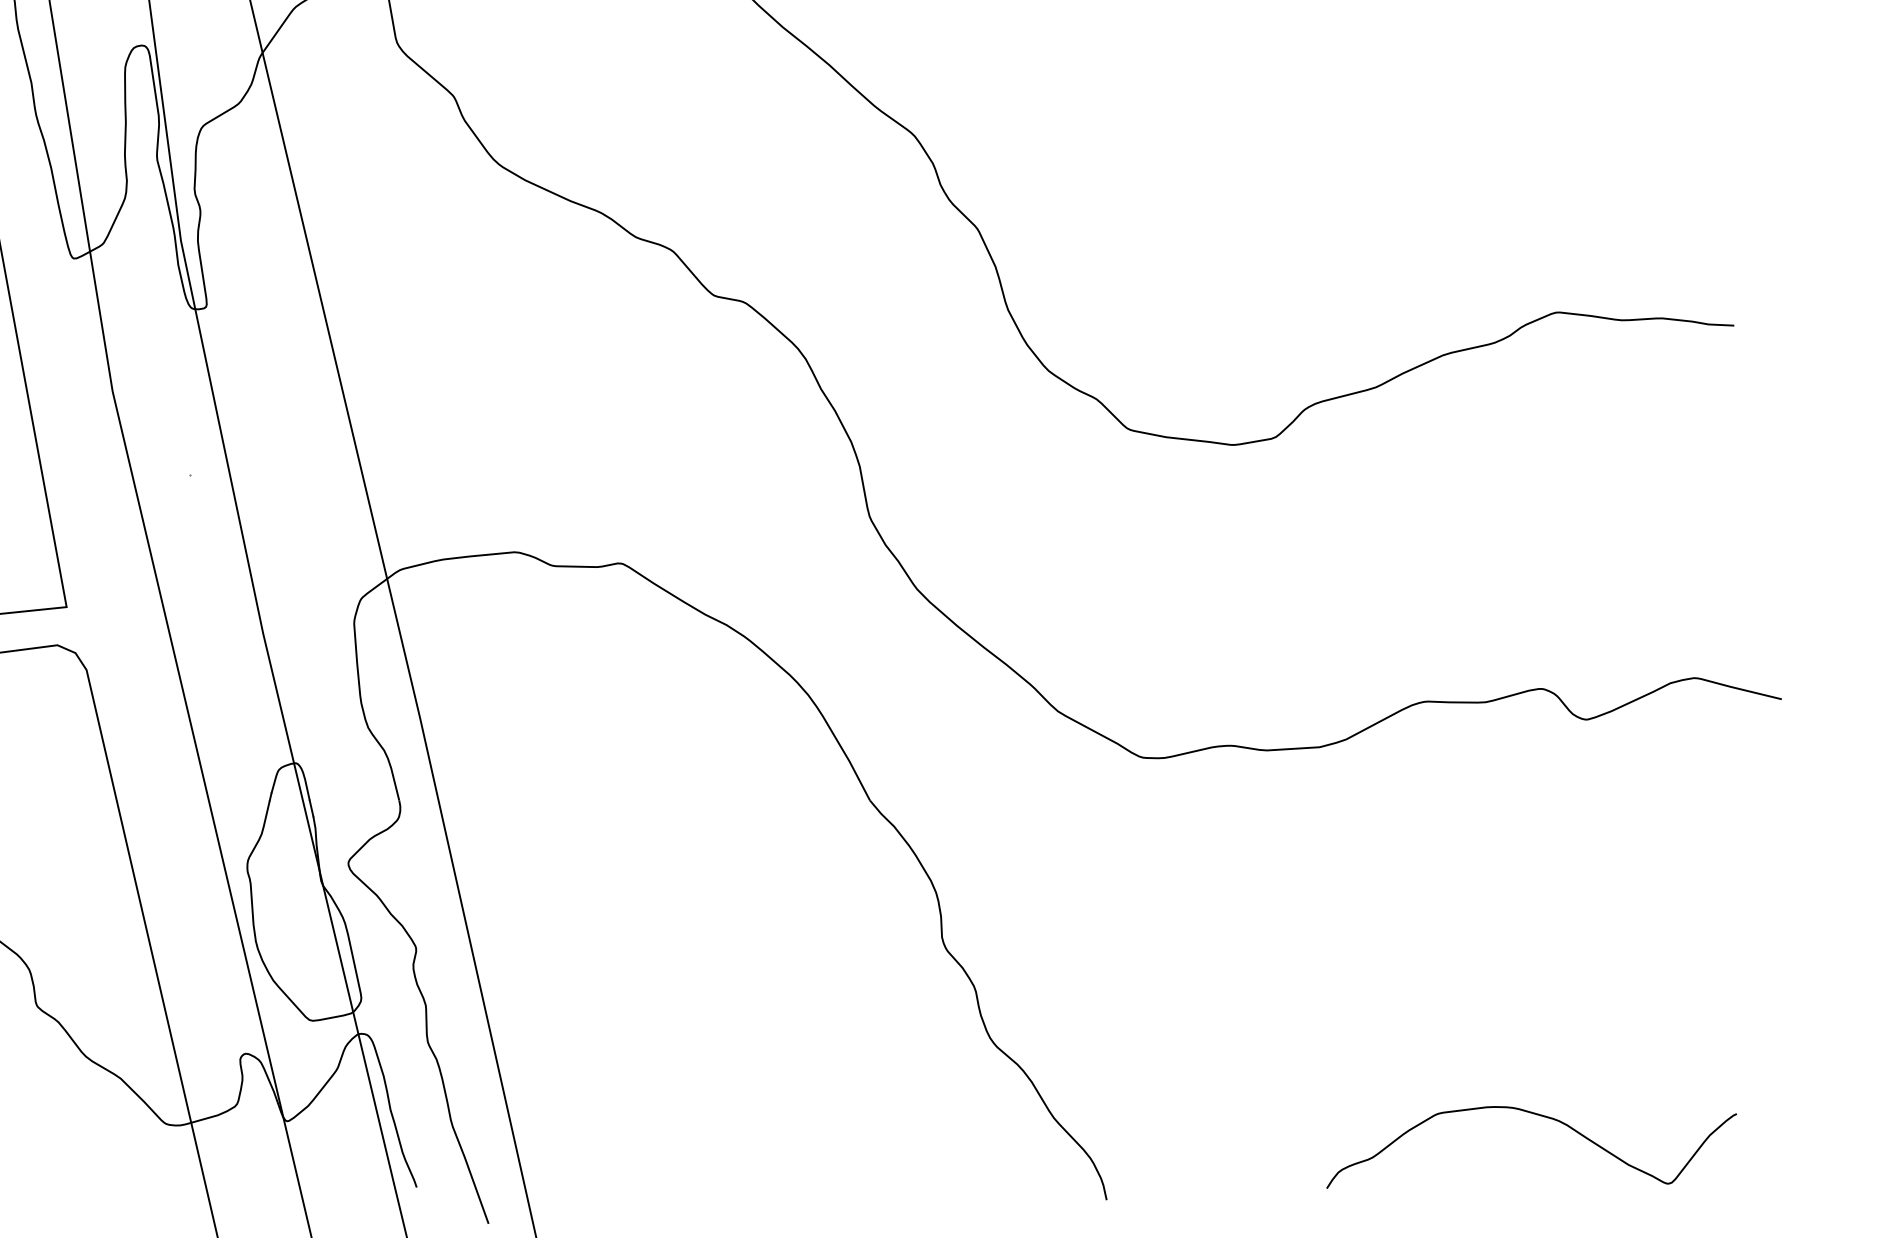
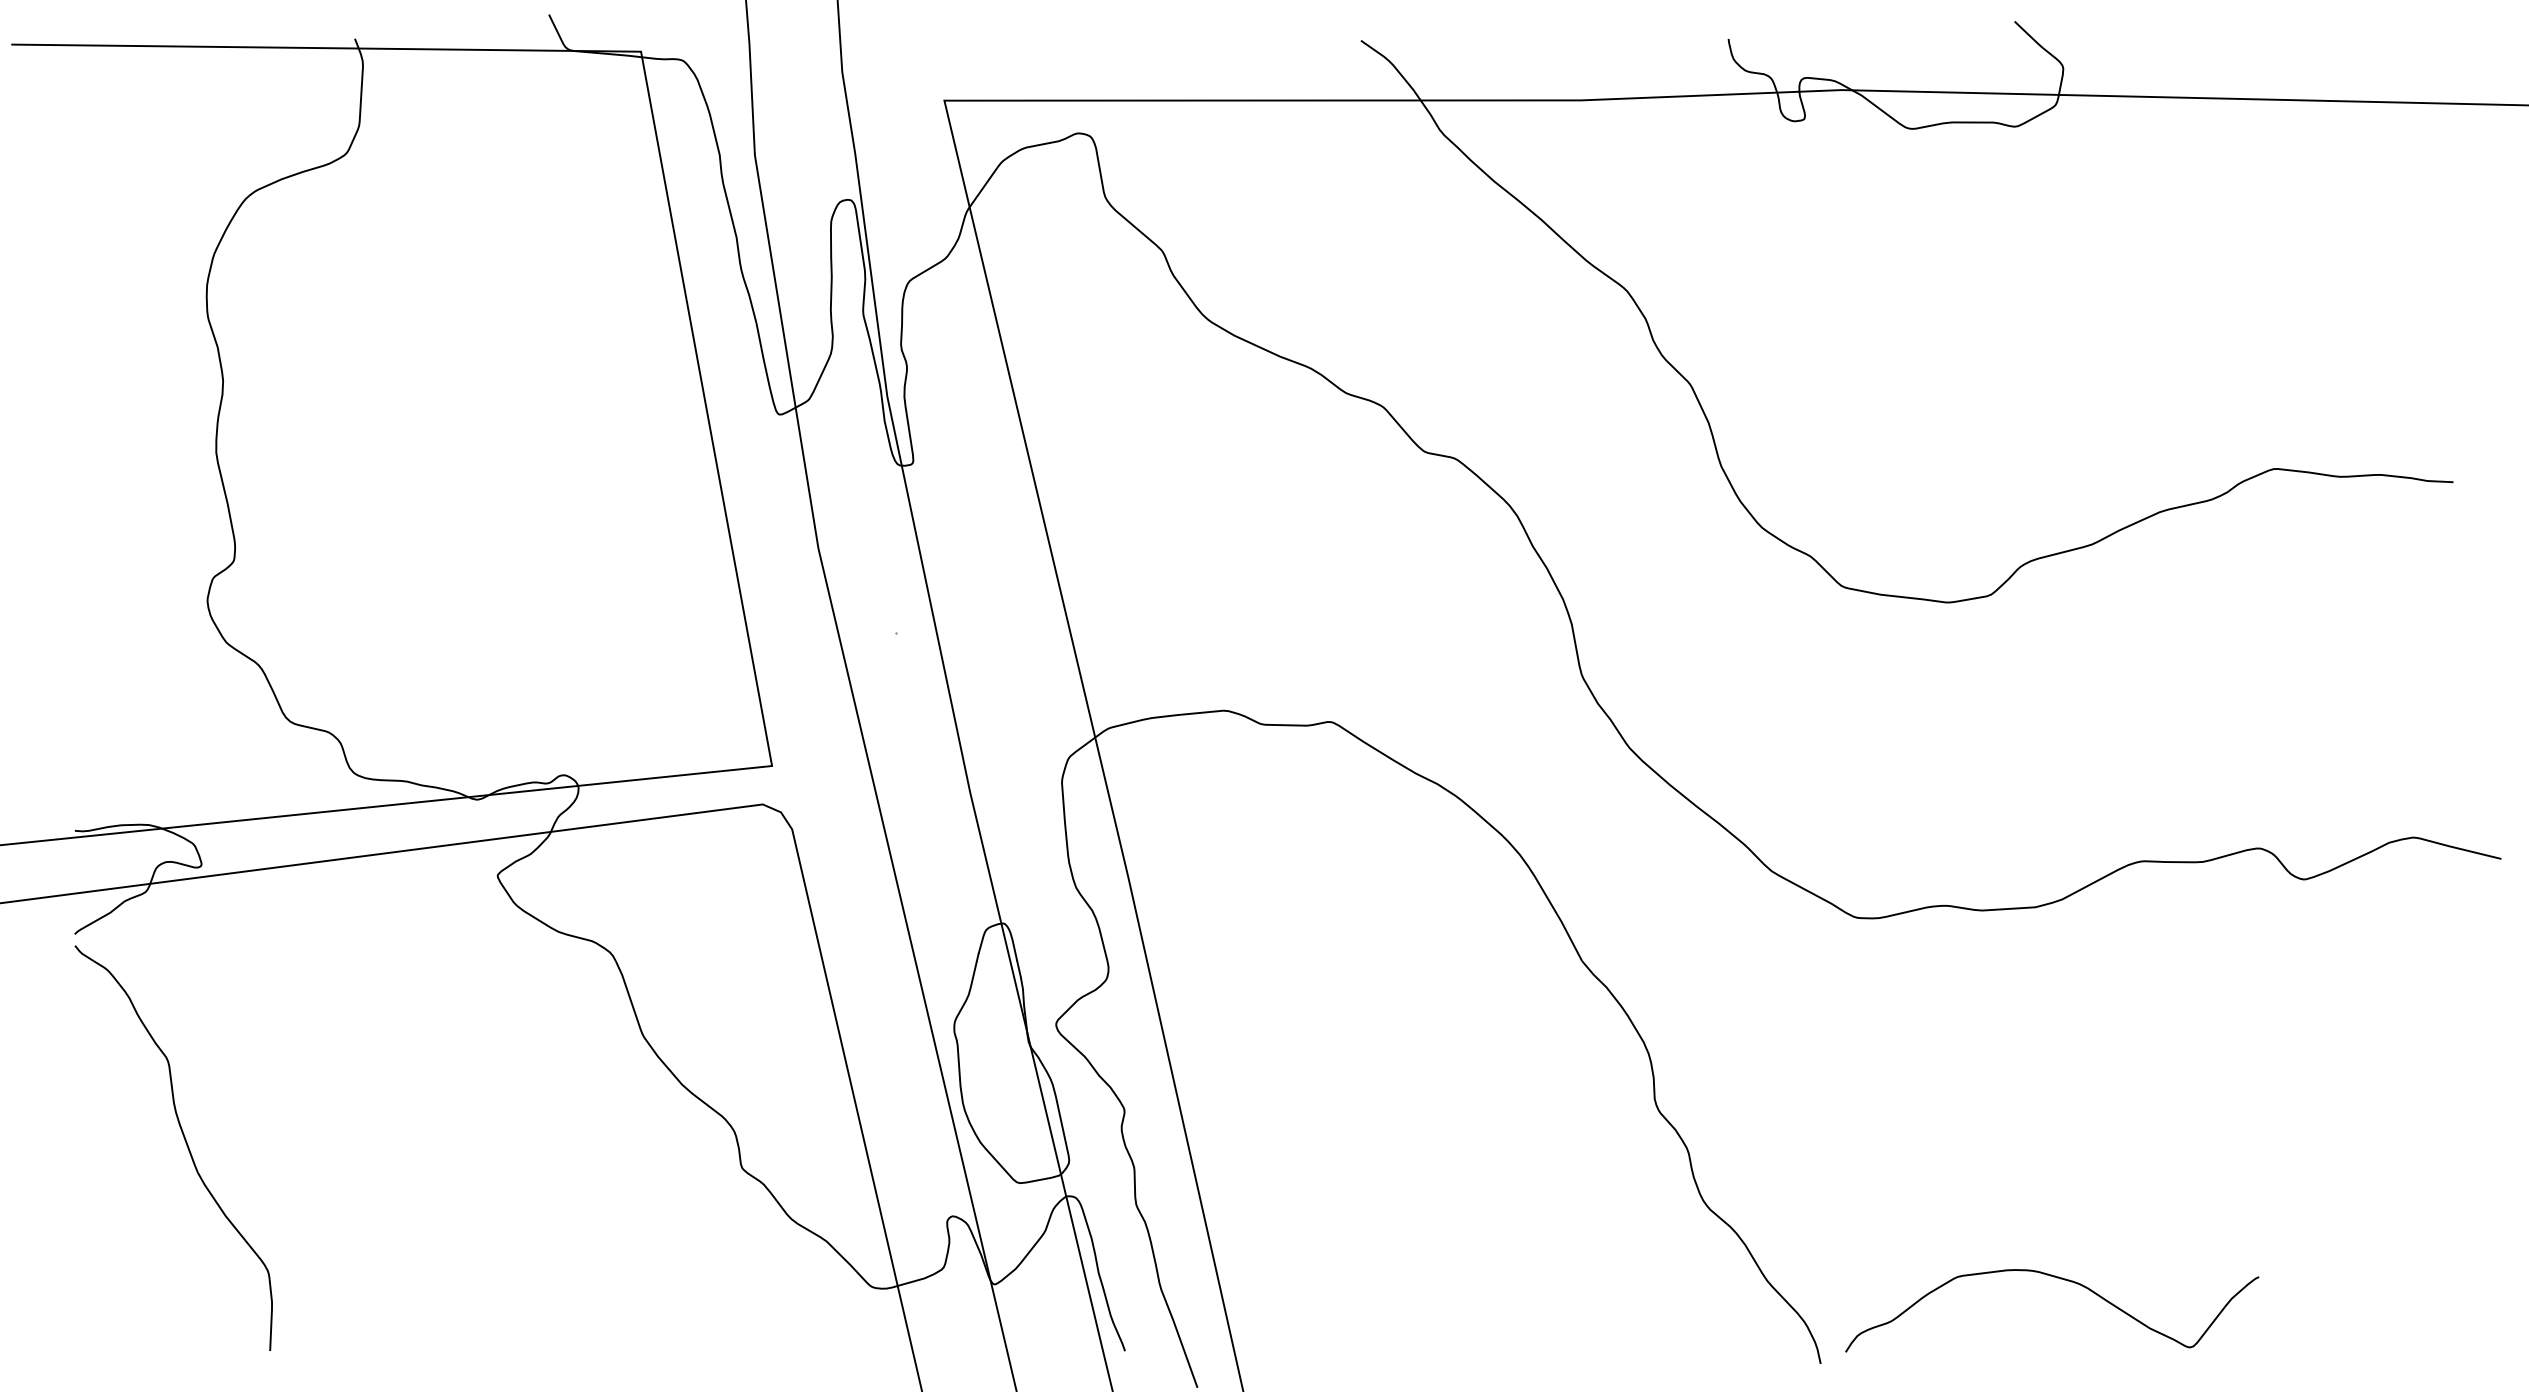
curve: (1539, 1116) -> (2060, 1279), moved

